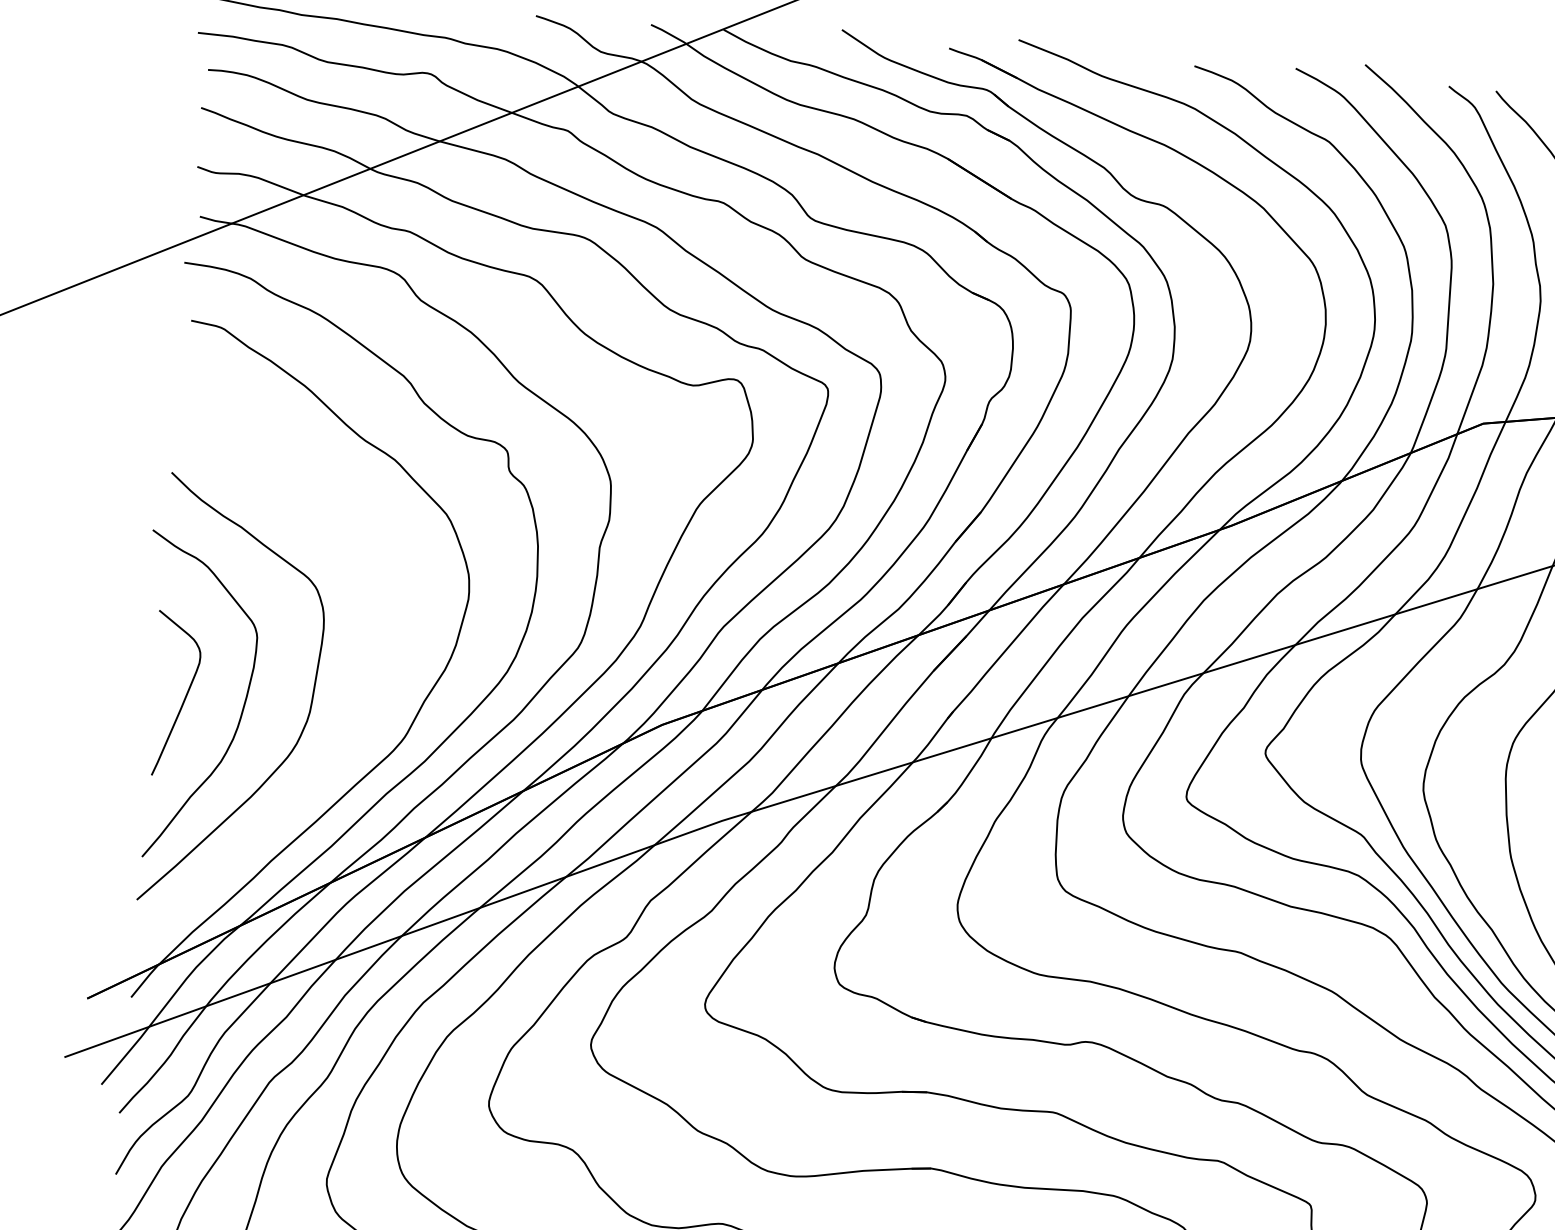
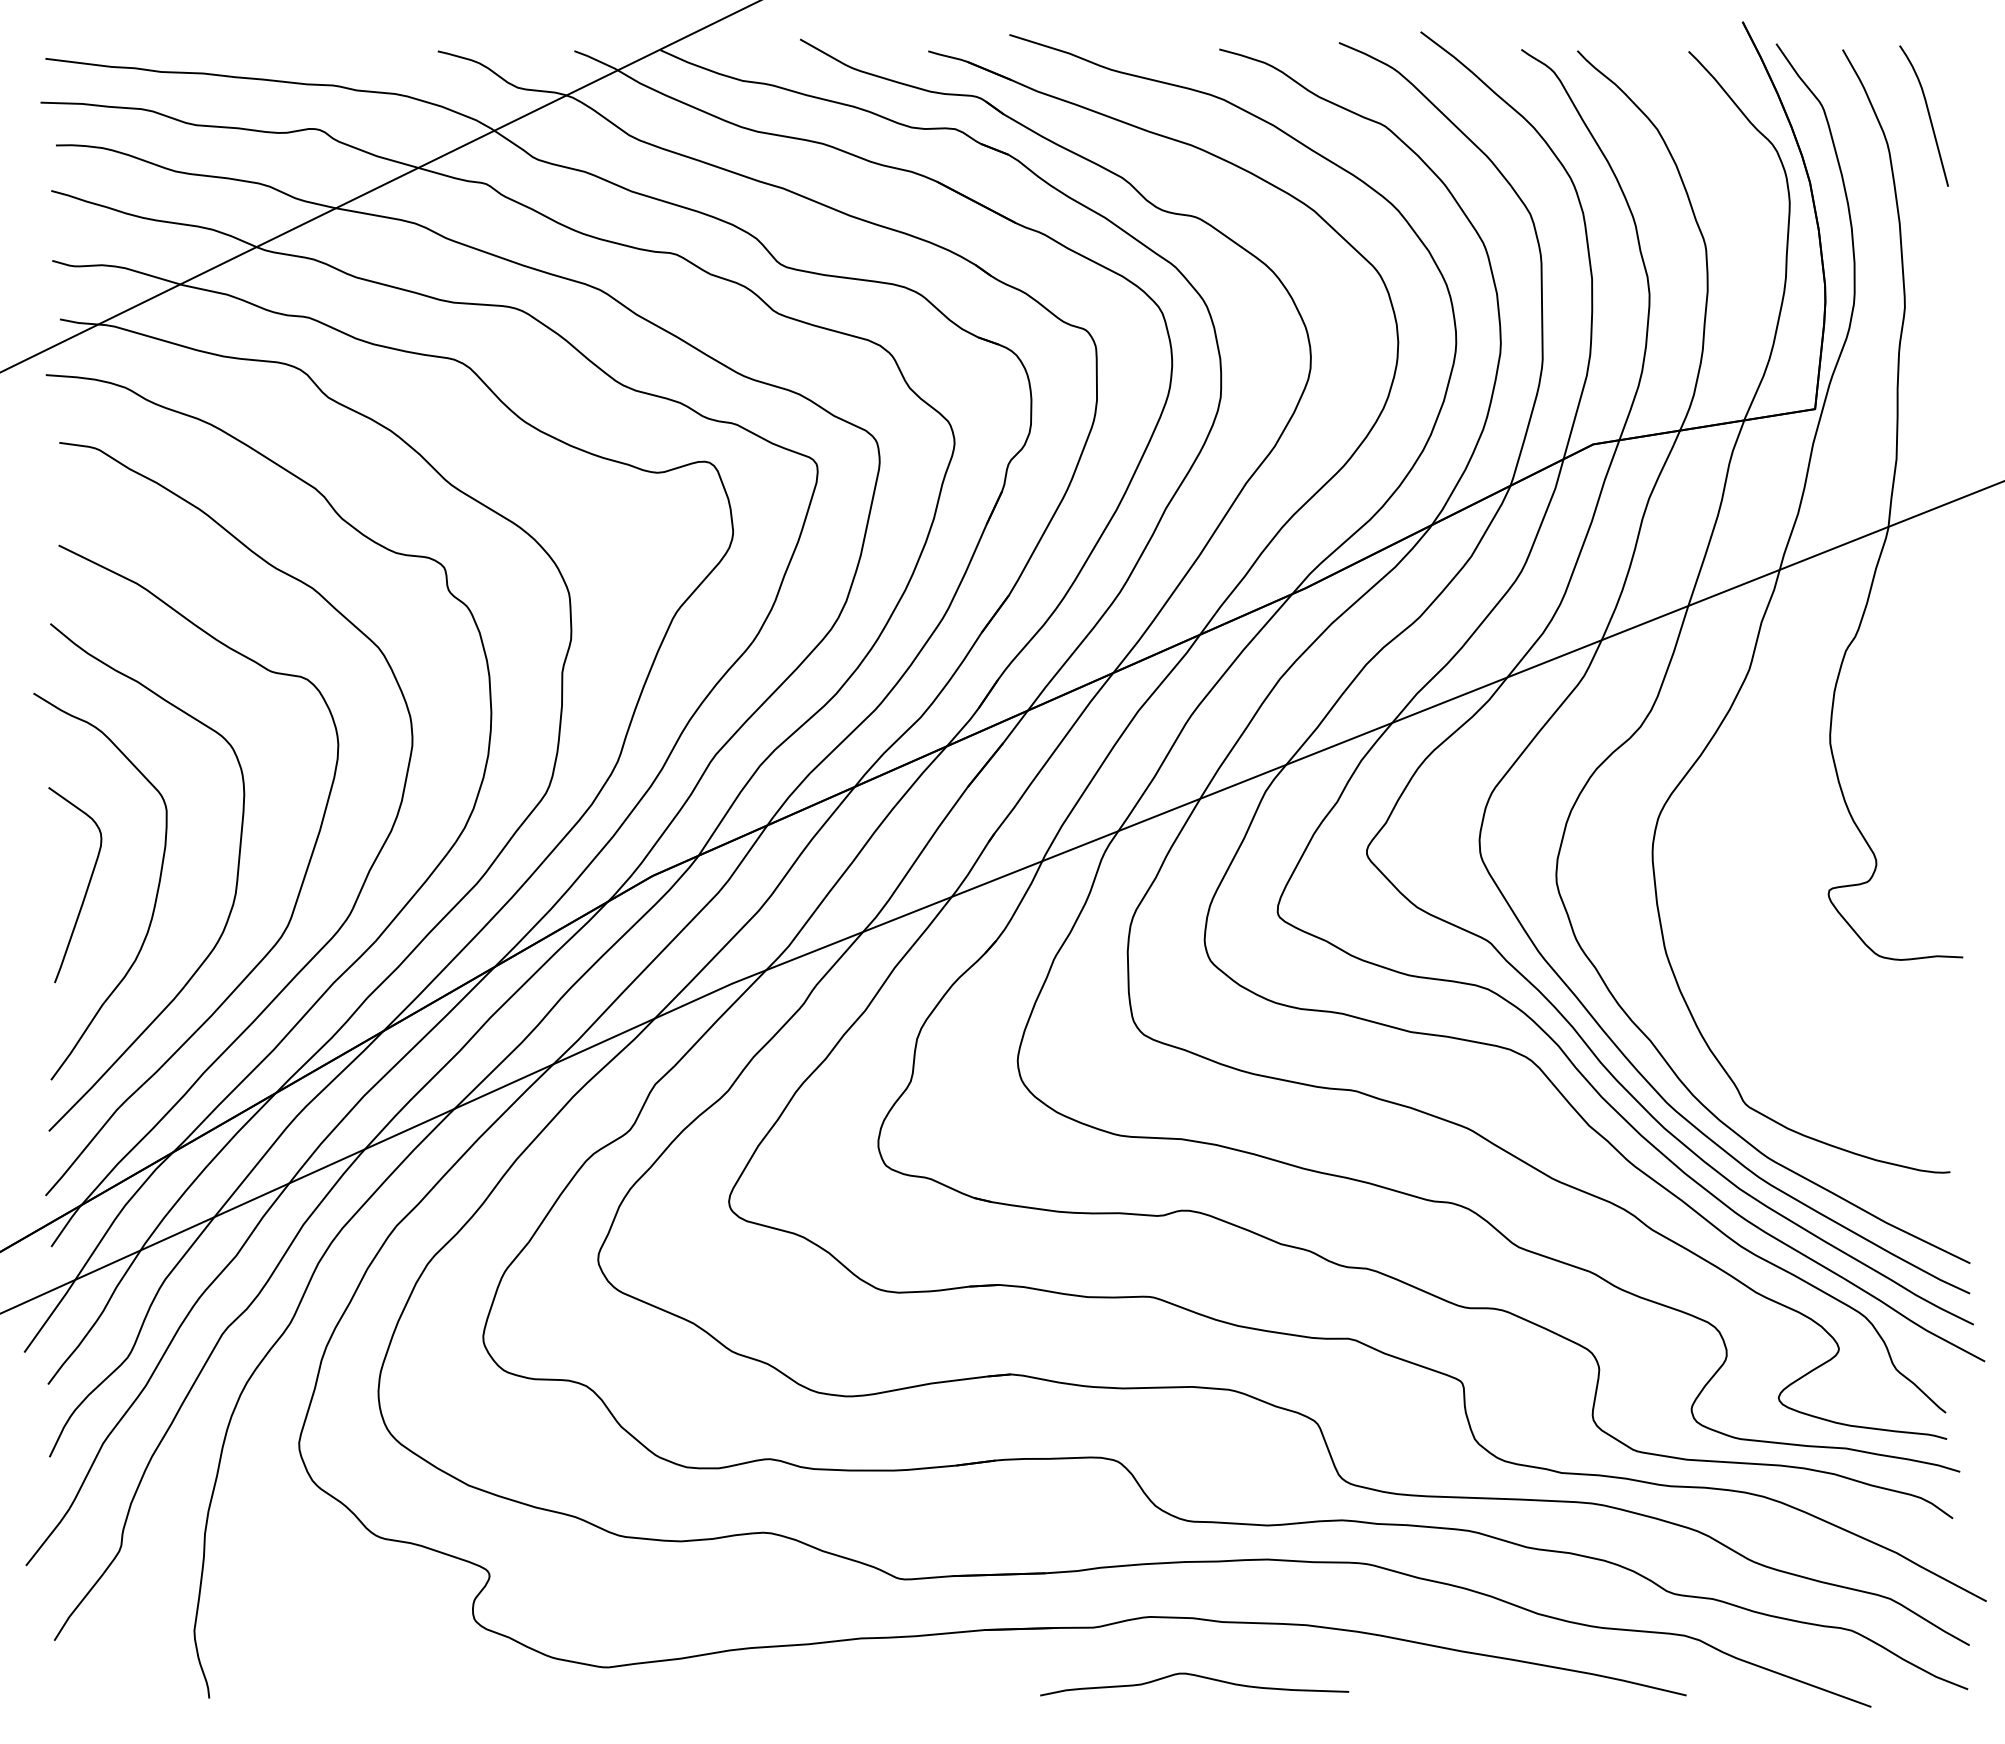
curve: (358, 725) -> (294, 904), added

